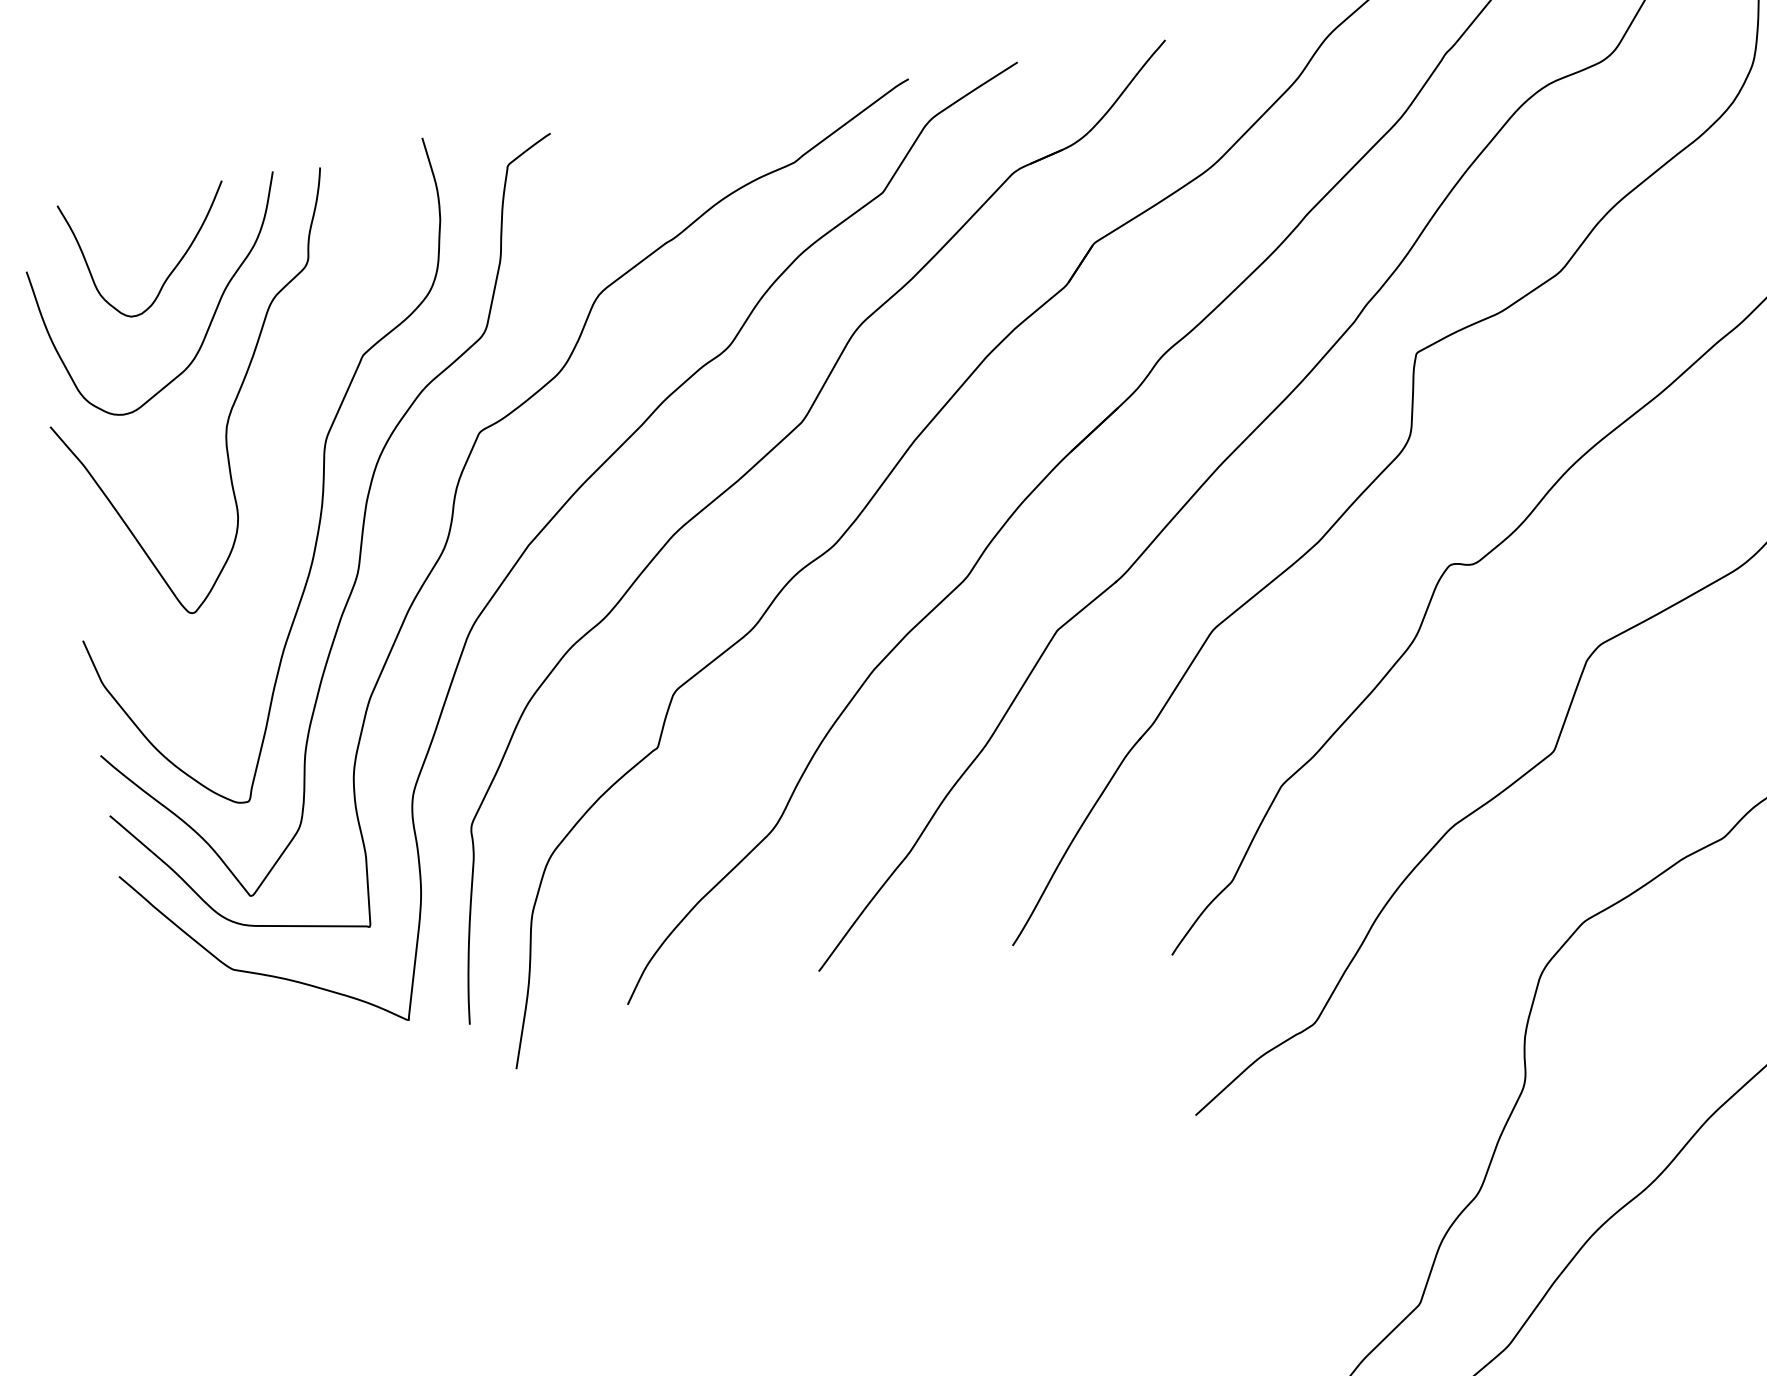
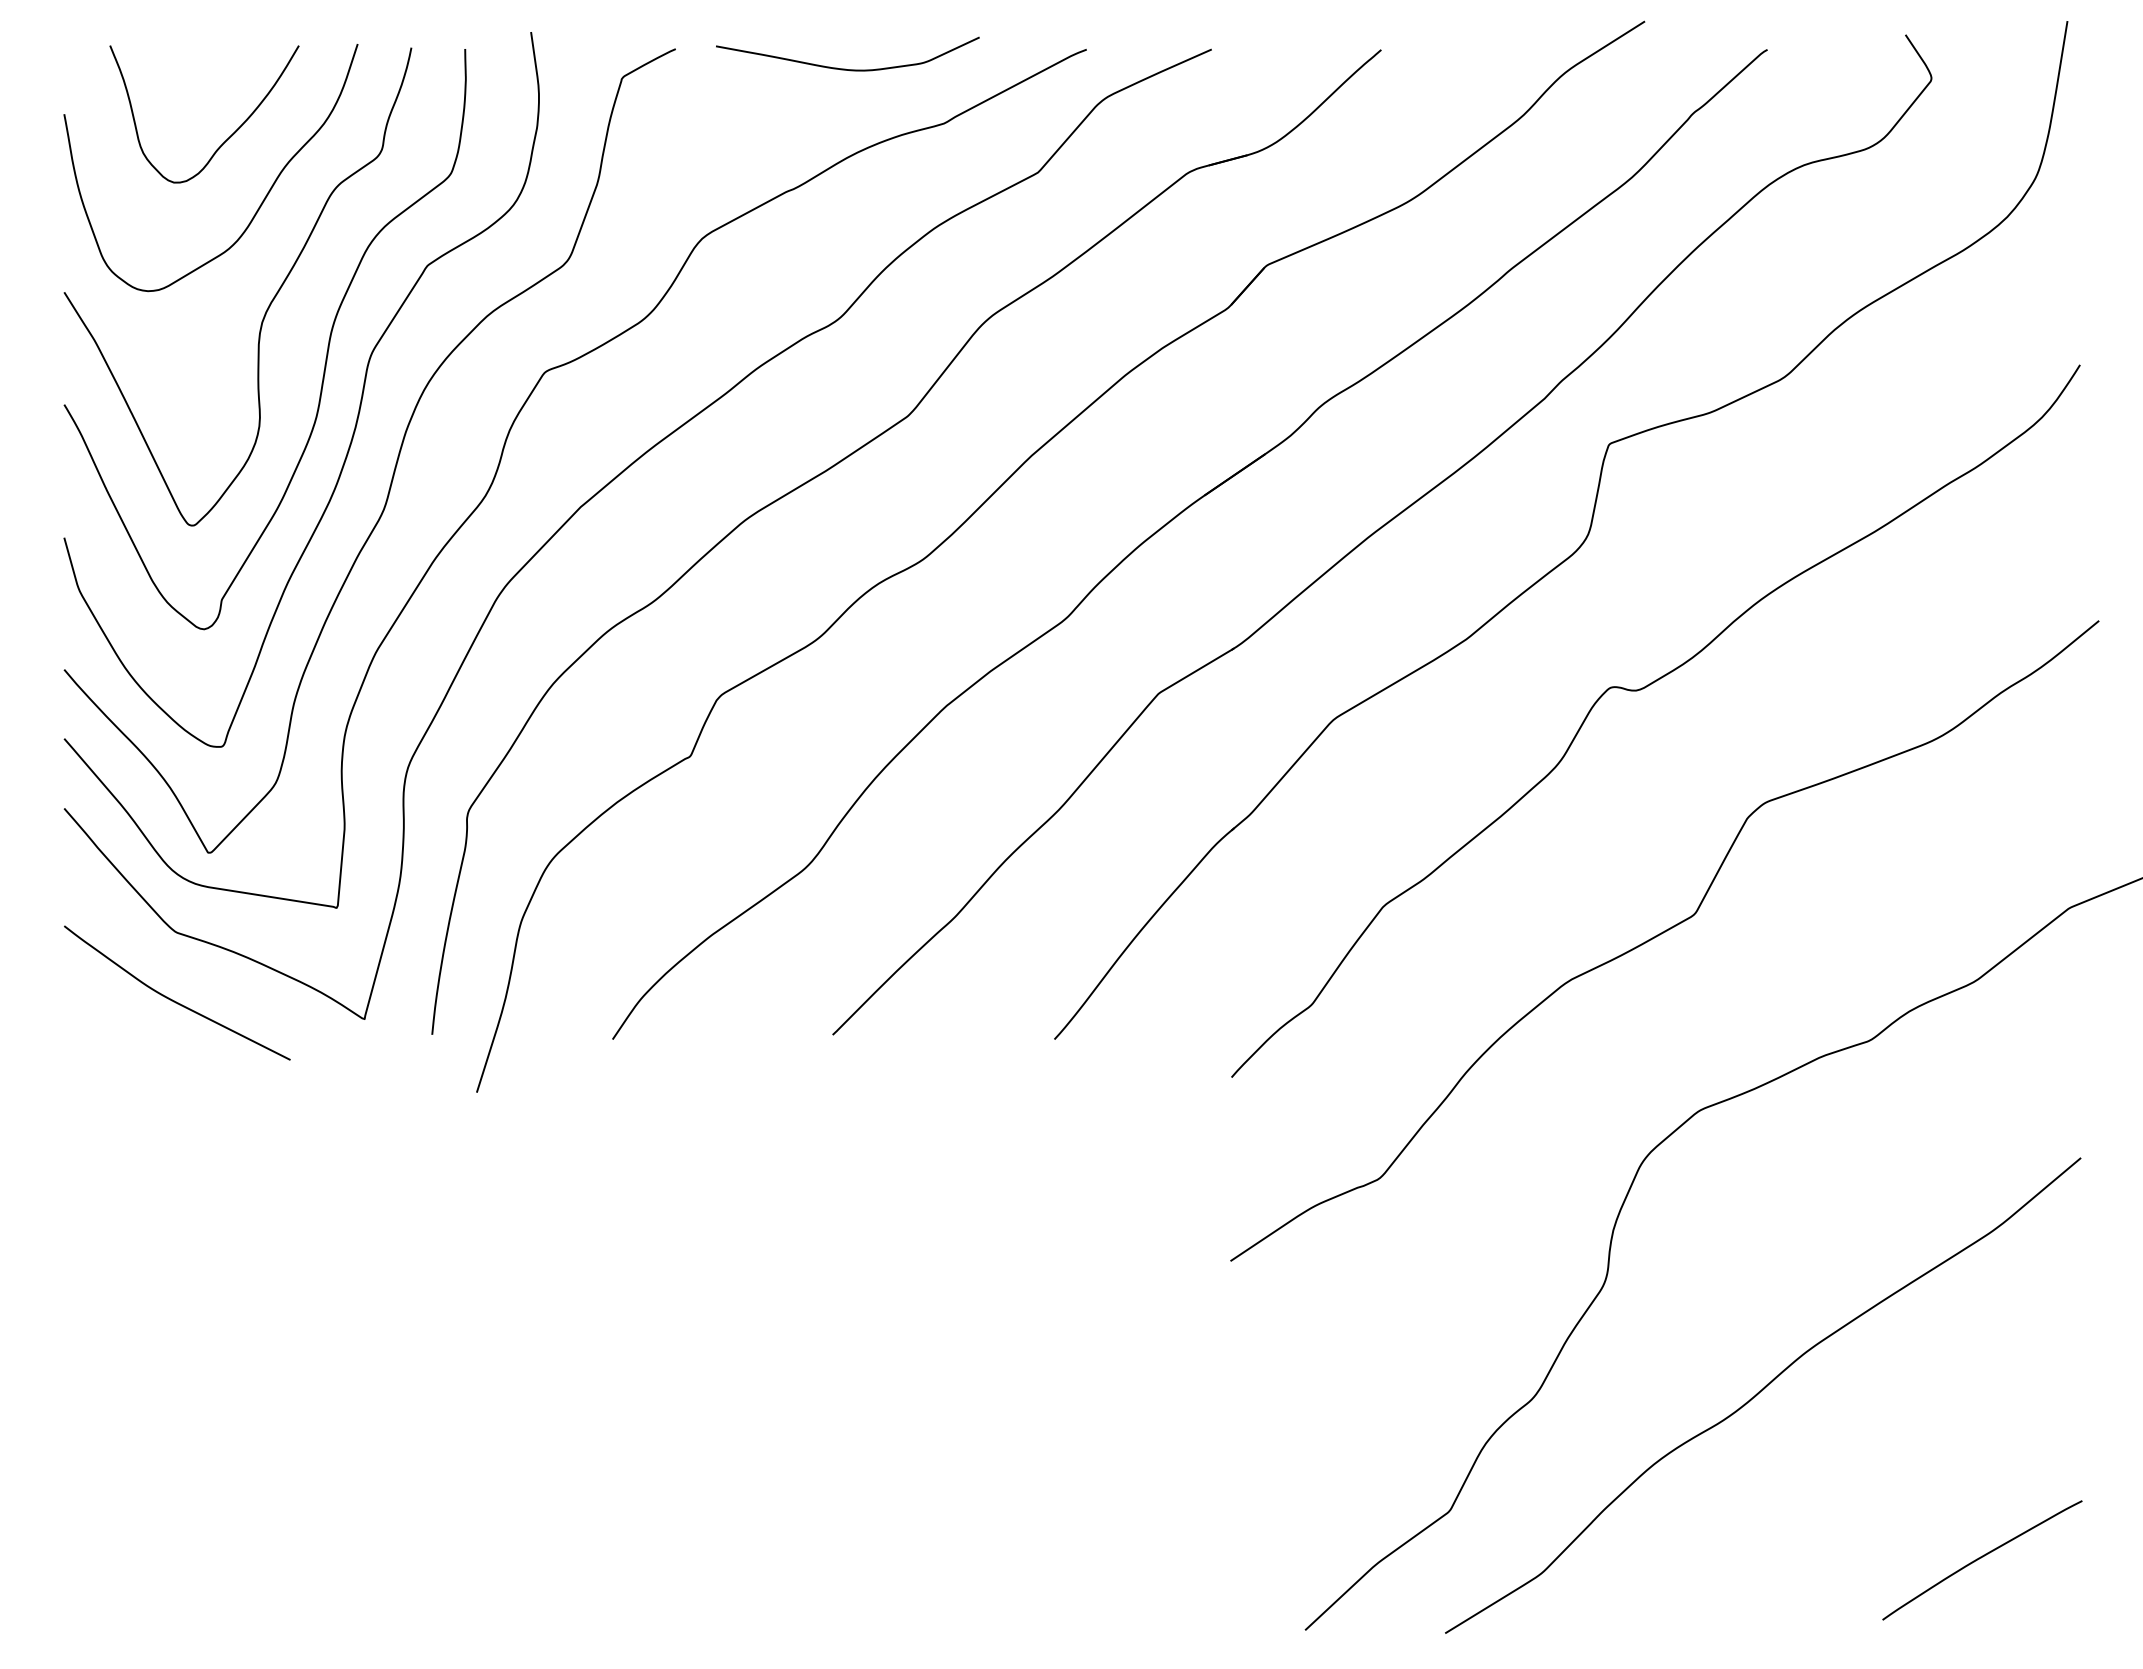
curve: (701, 127) -> (845, 68), added
curve: (286, 438) -> (327, 345), added
curve: (240, 1029) -> (174, 1000), added

